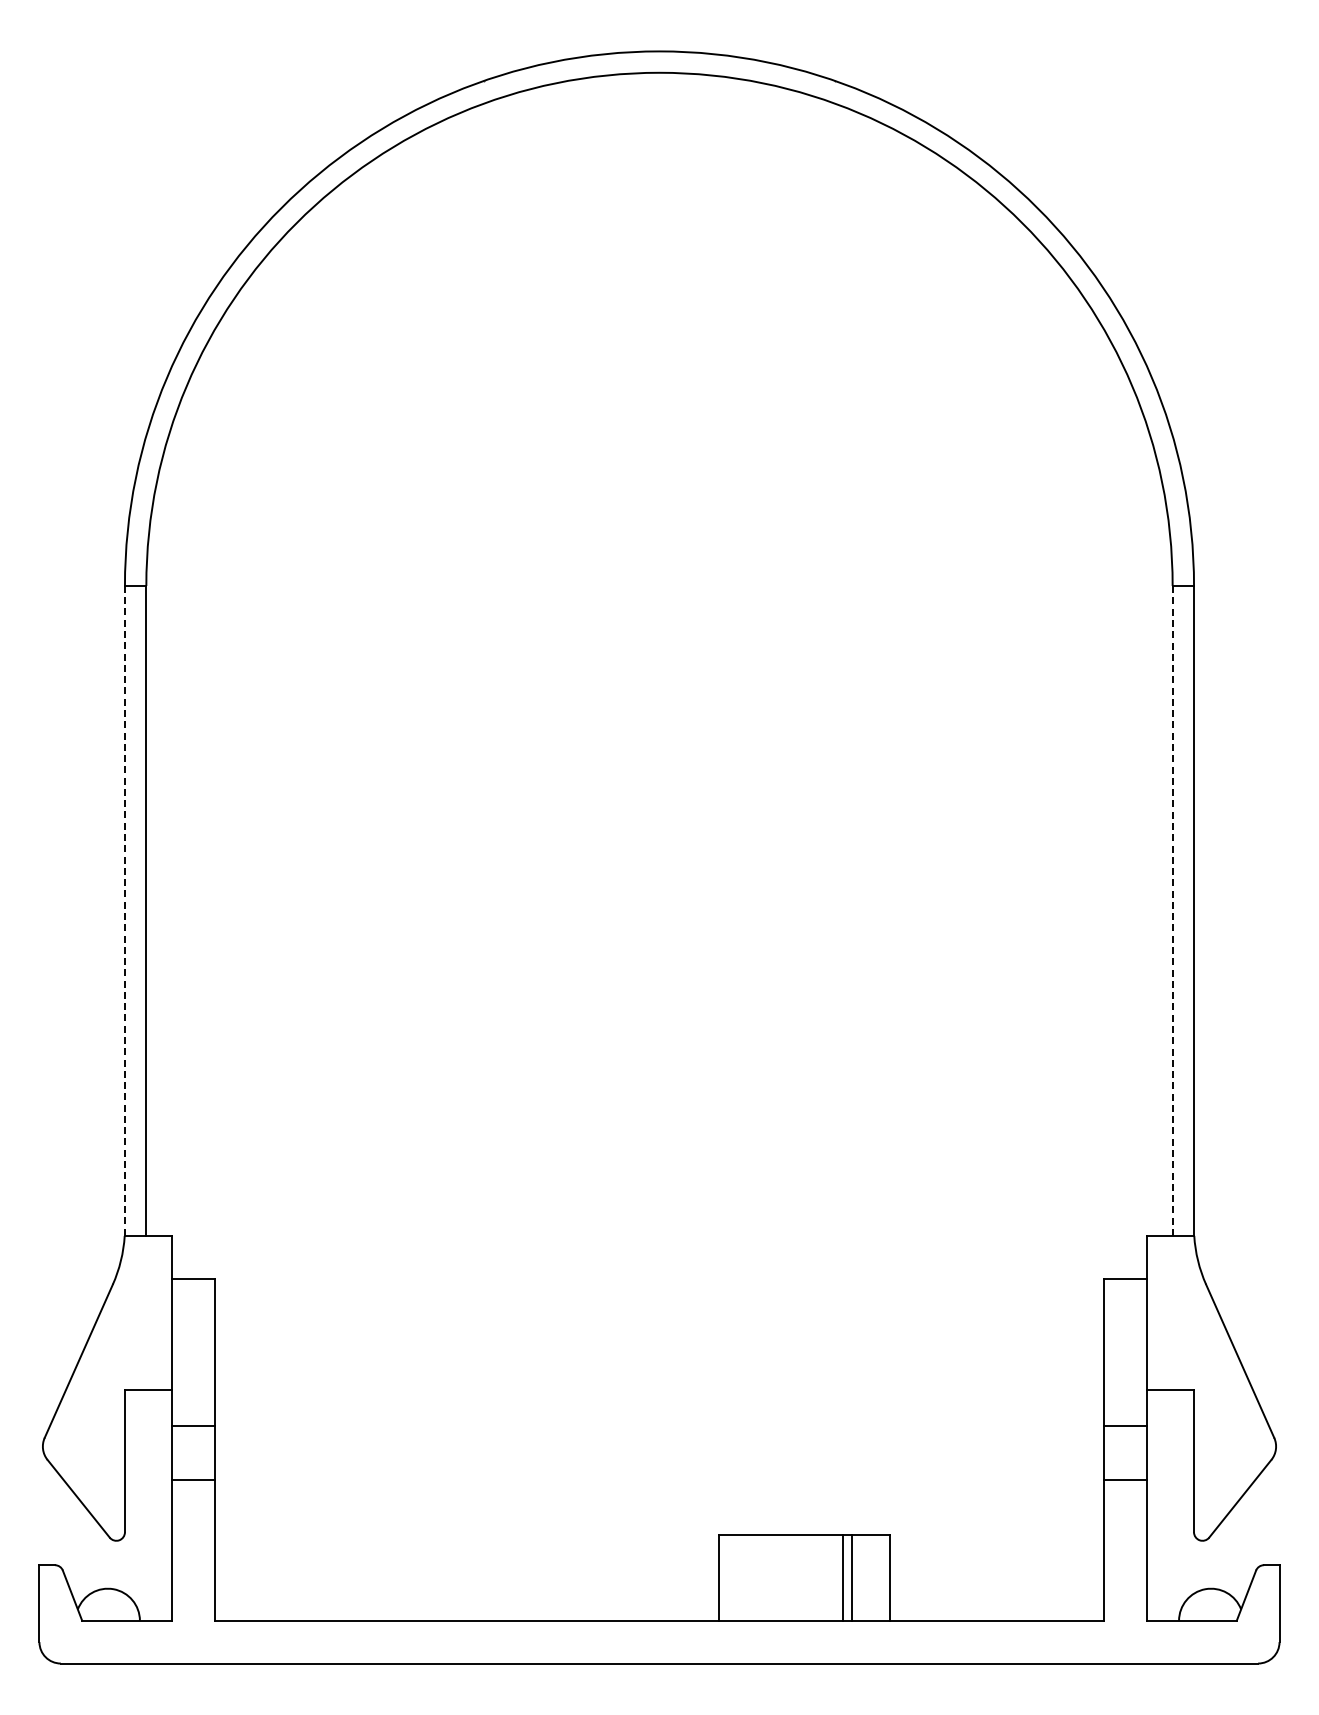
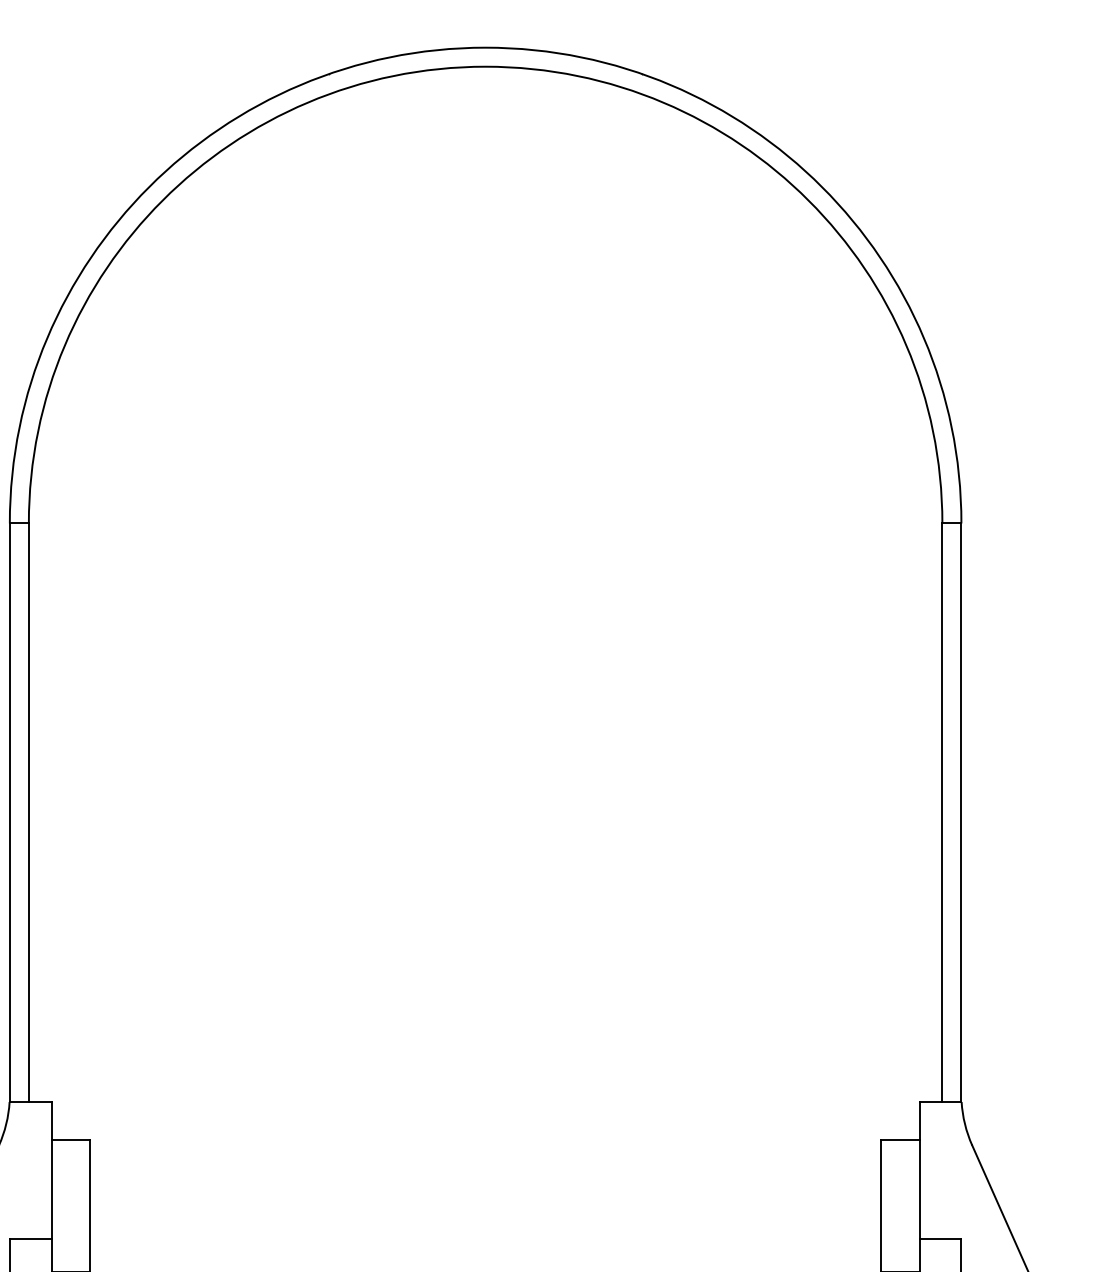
line: (124, 910) -> (9, 812), dashed -> solid
line: (1172, 910) -> (942, 812), dashed -> solid

